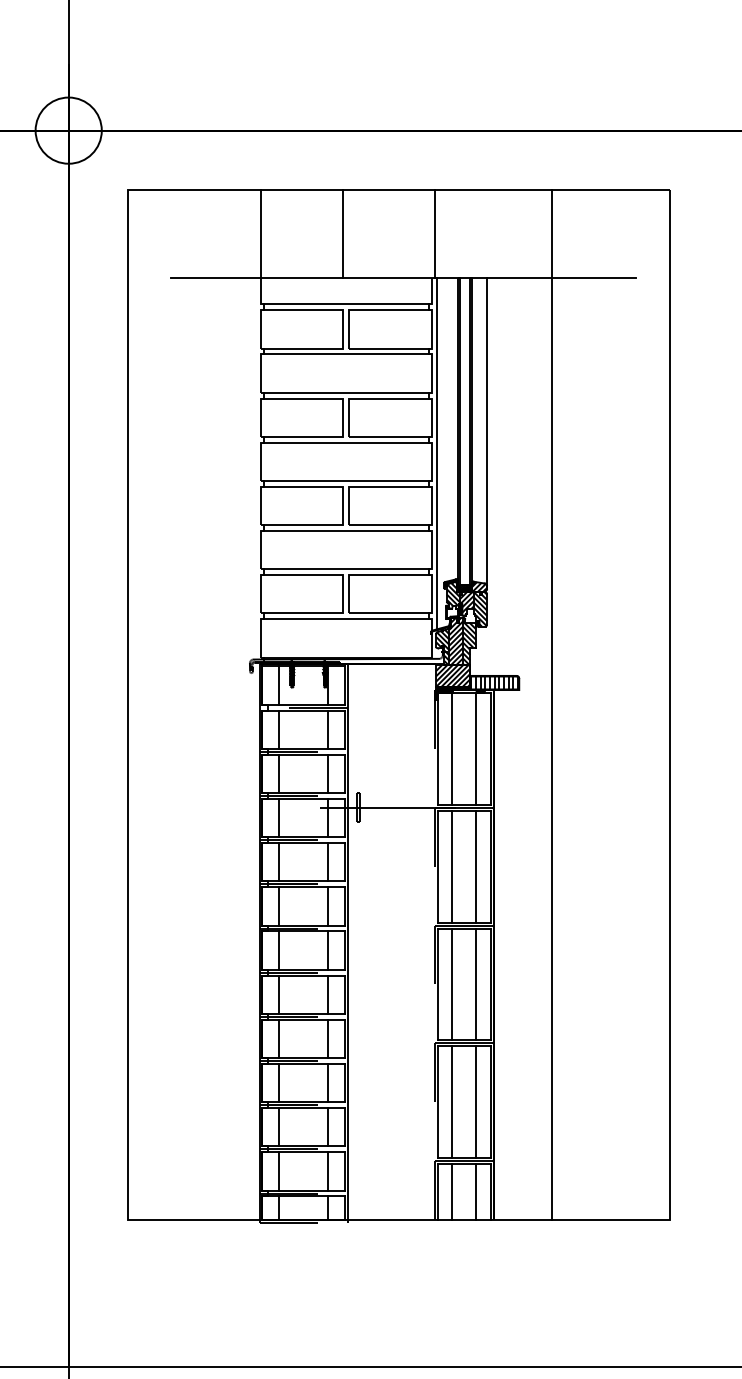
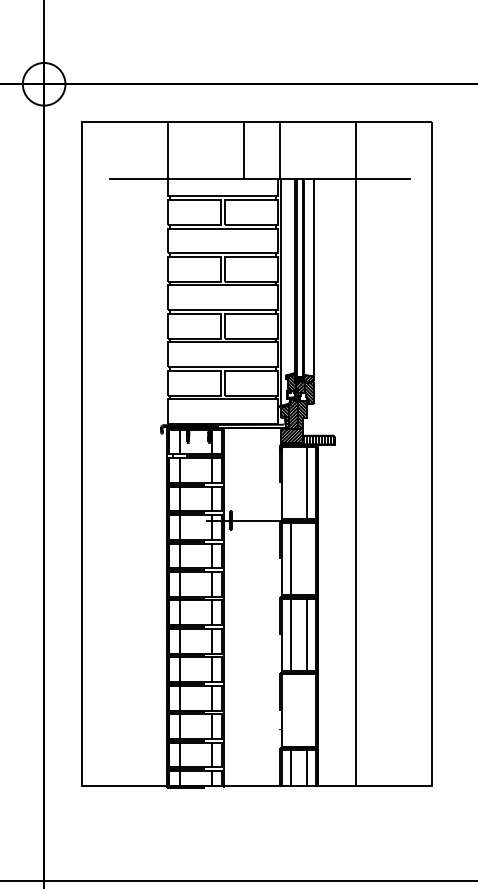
line: (343, 233) -> (244, 150), moved
line: (452, 748) -> (291, 482), removed
line: (475, 866) -> (306, 558), removed
line: (452, 1102) -> (291, 710), removed
line: (475, 1102) -> (306, 710), removed

